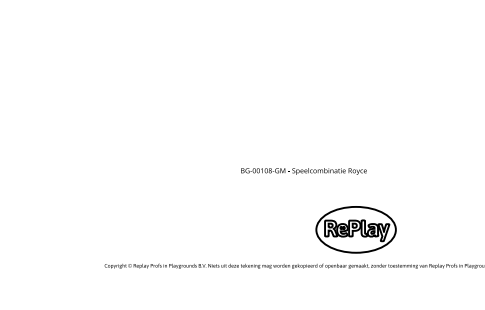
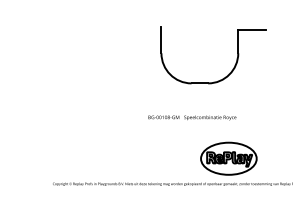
part: (366, 91) -> (236, 61), added

